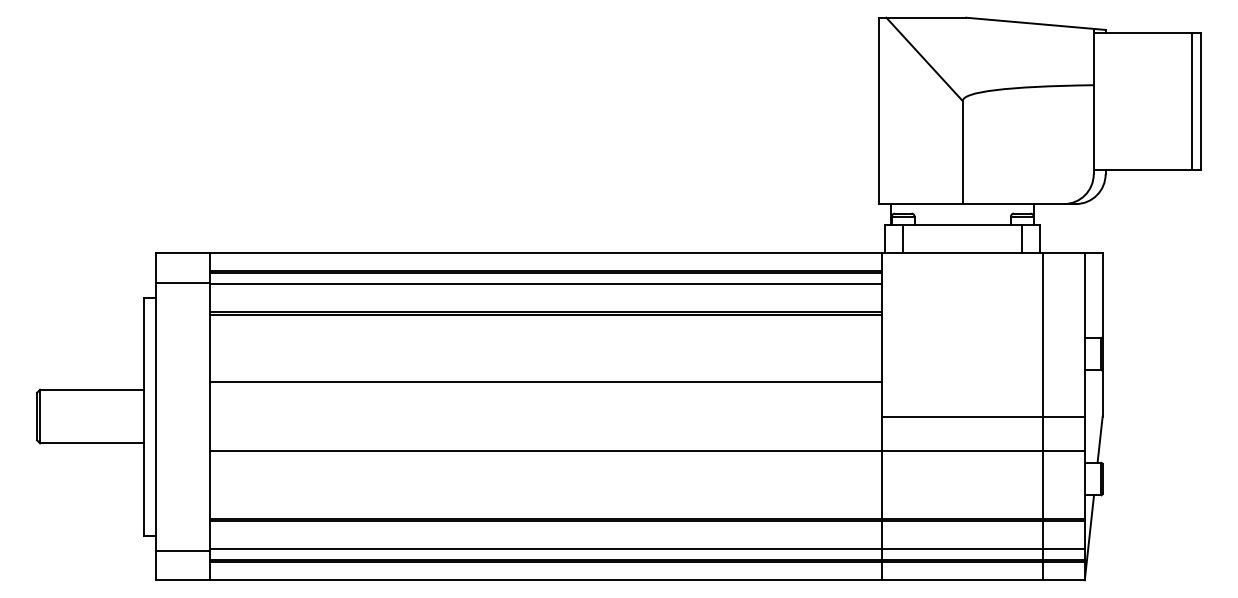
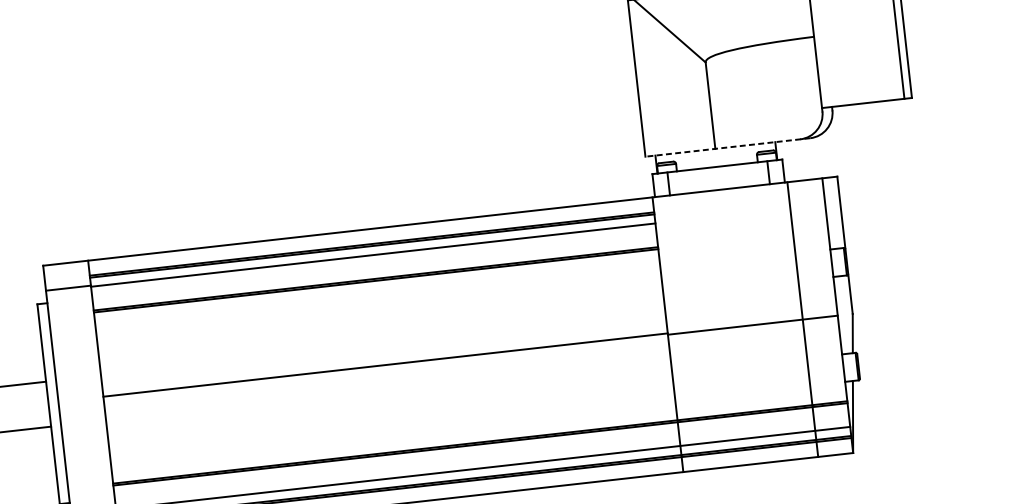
line: (977, 204) -> (727, 147), solid -> dashed
line: (545, 381) -> (385, 364), moved
line: (646, 451) -> (473, 386), removed

